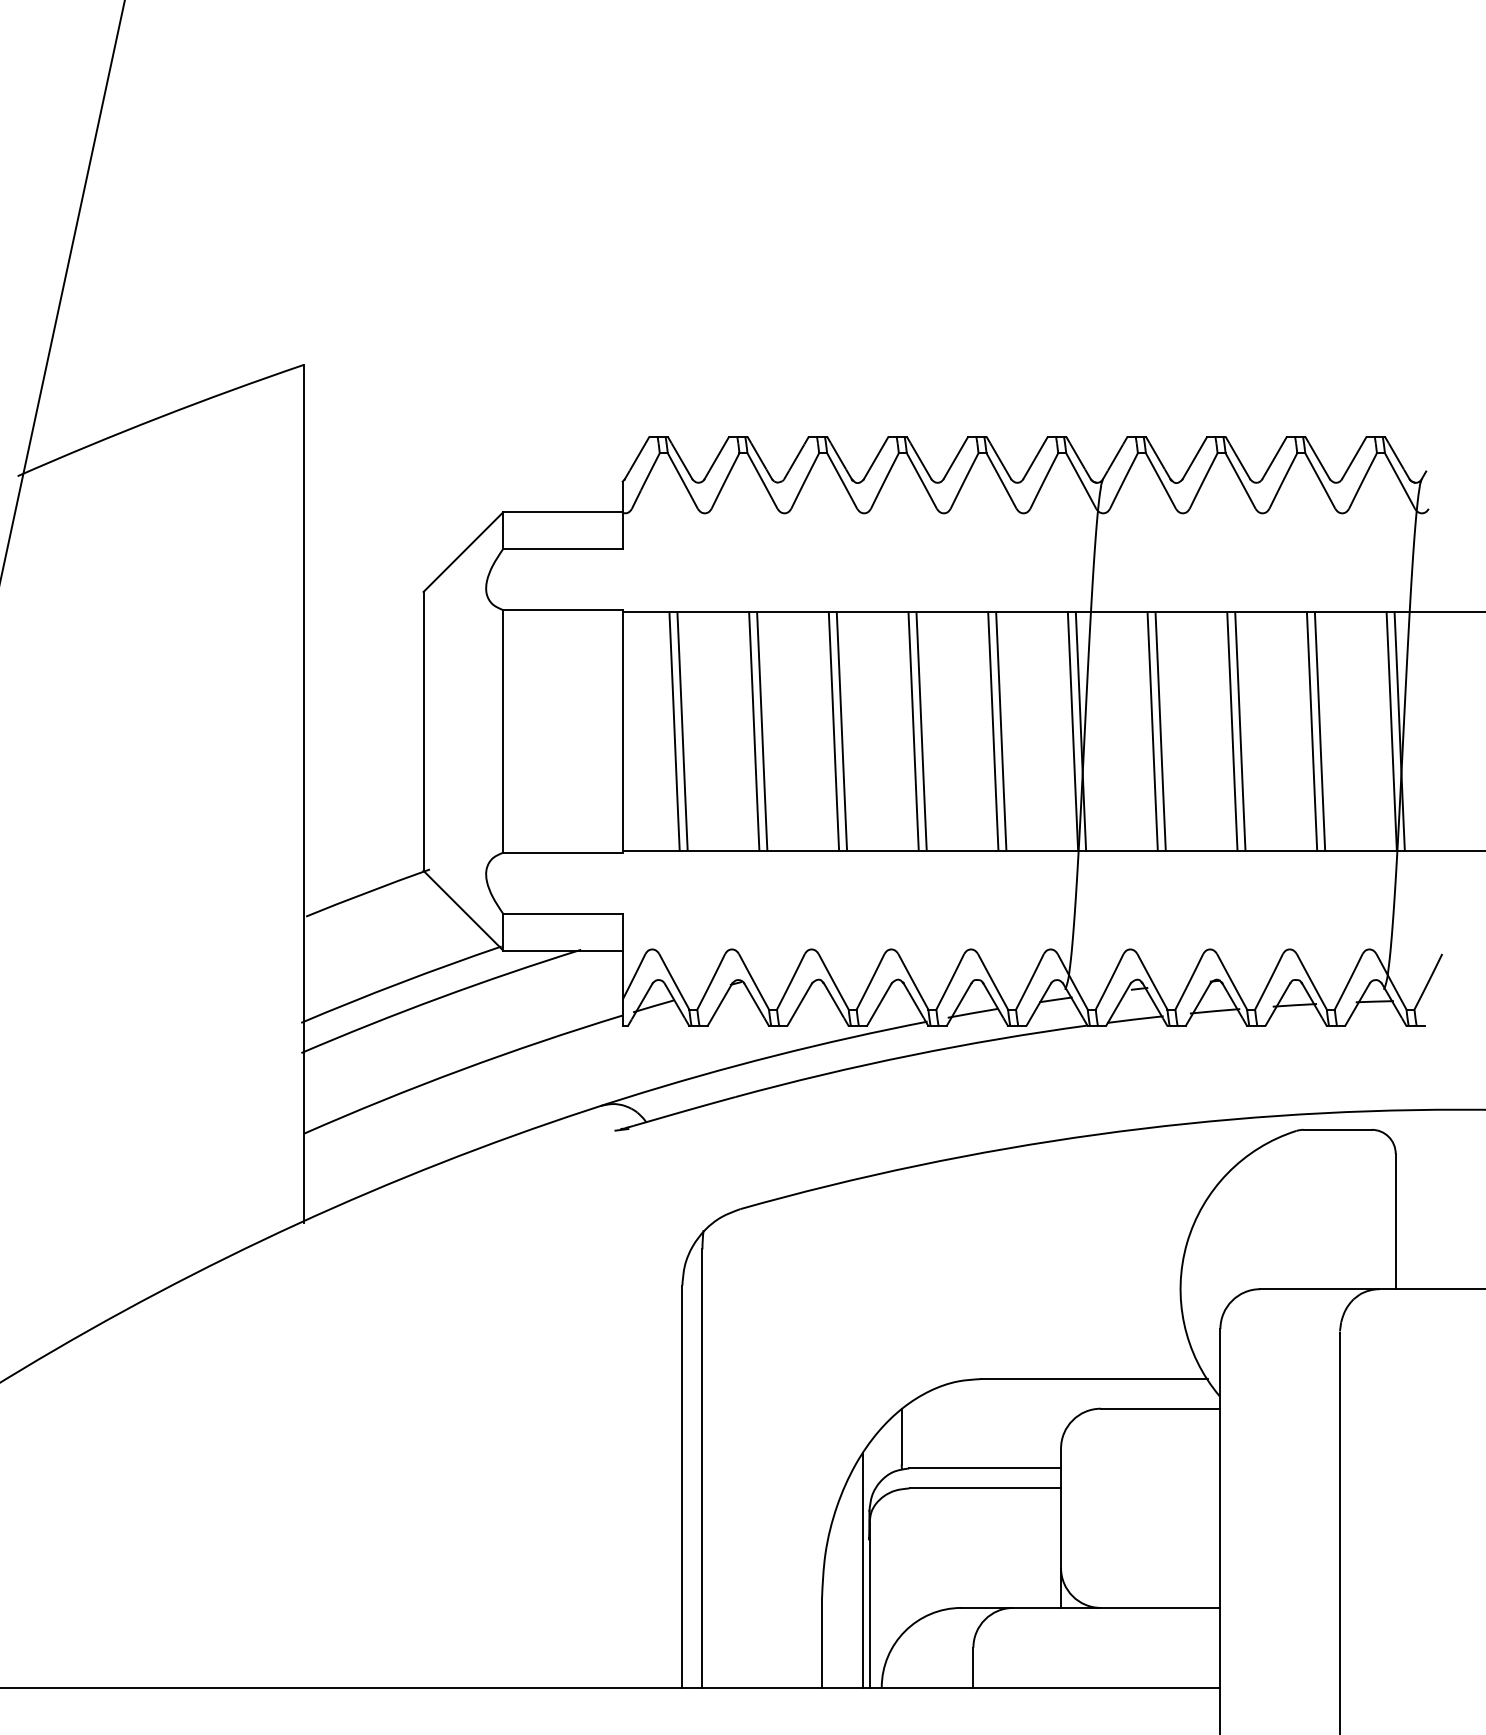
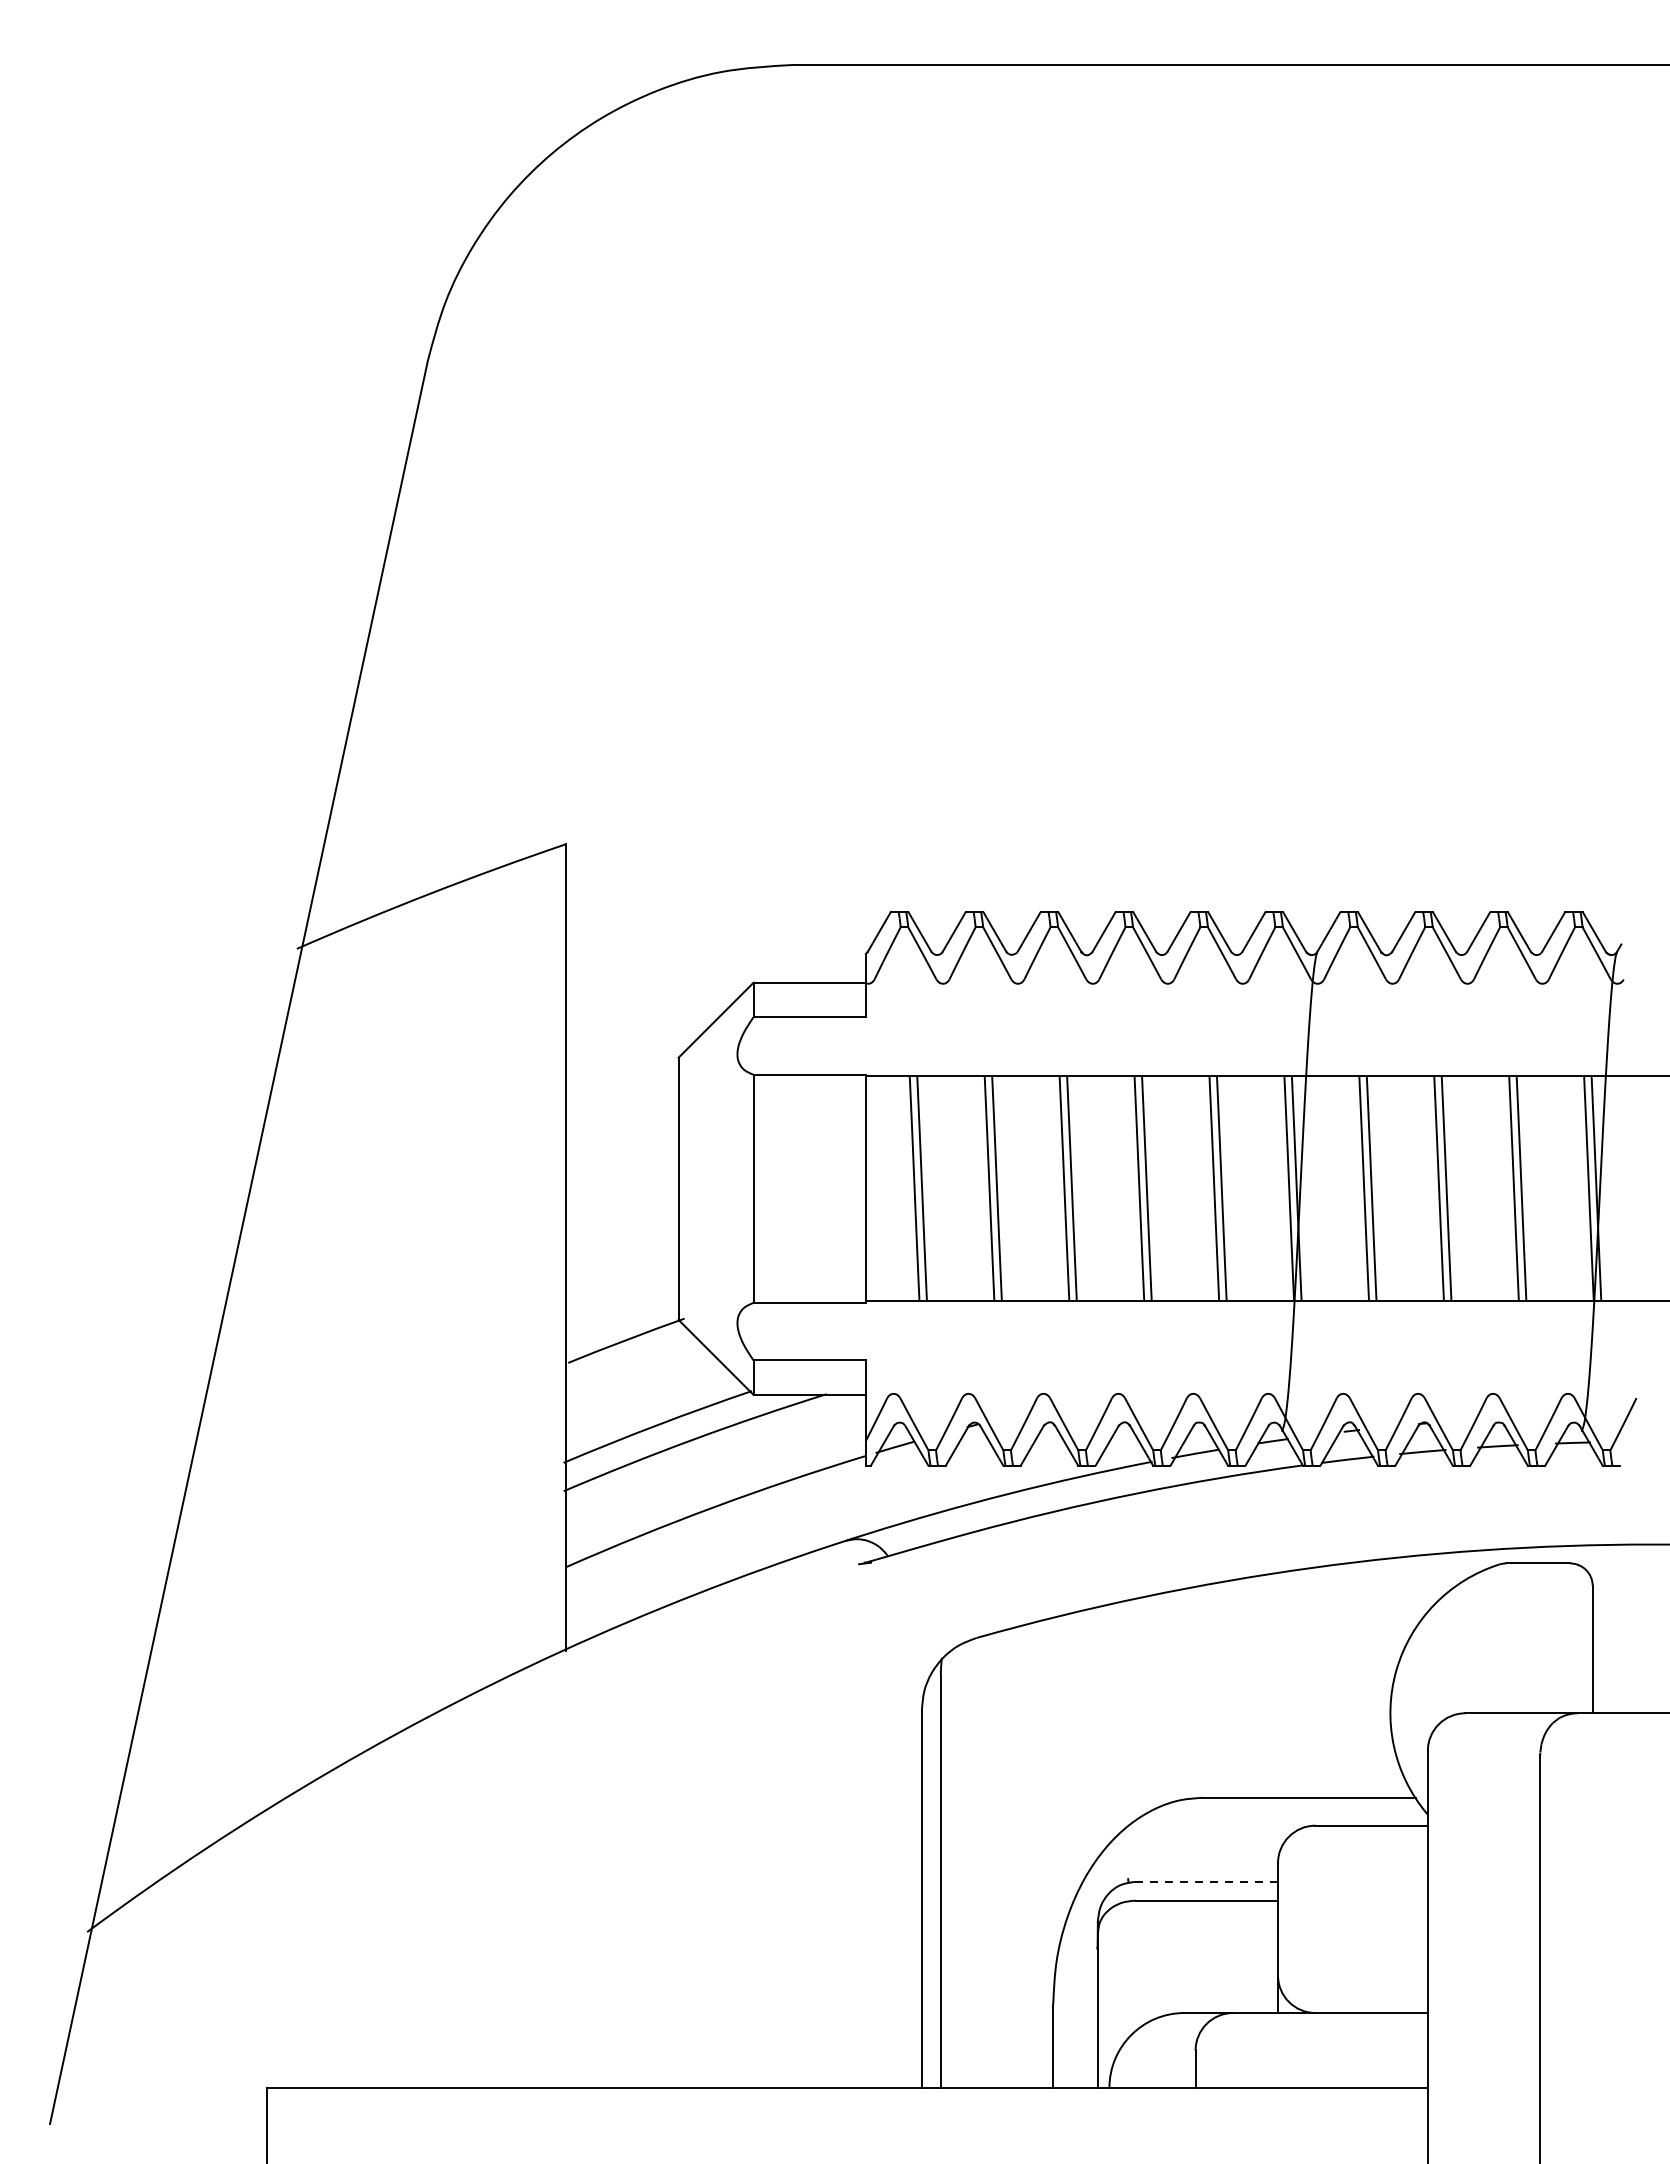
line: (902, 1437) -> (1128, 1852), removed
line: (986, 1468) -> (1207, 1881), solid -> dashed
line: (862, 1570) -> (1091, 1977), removed

